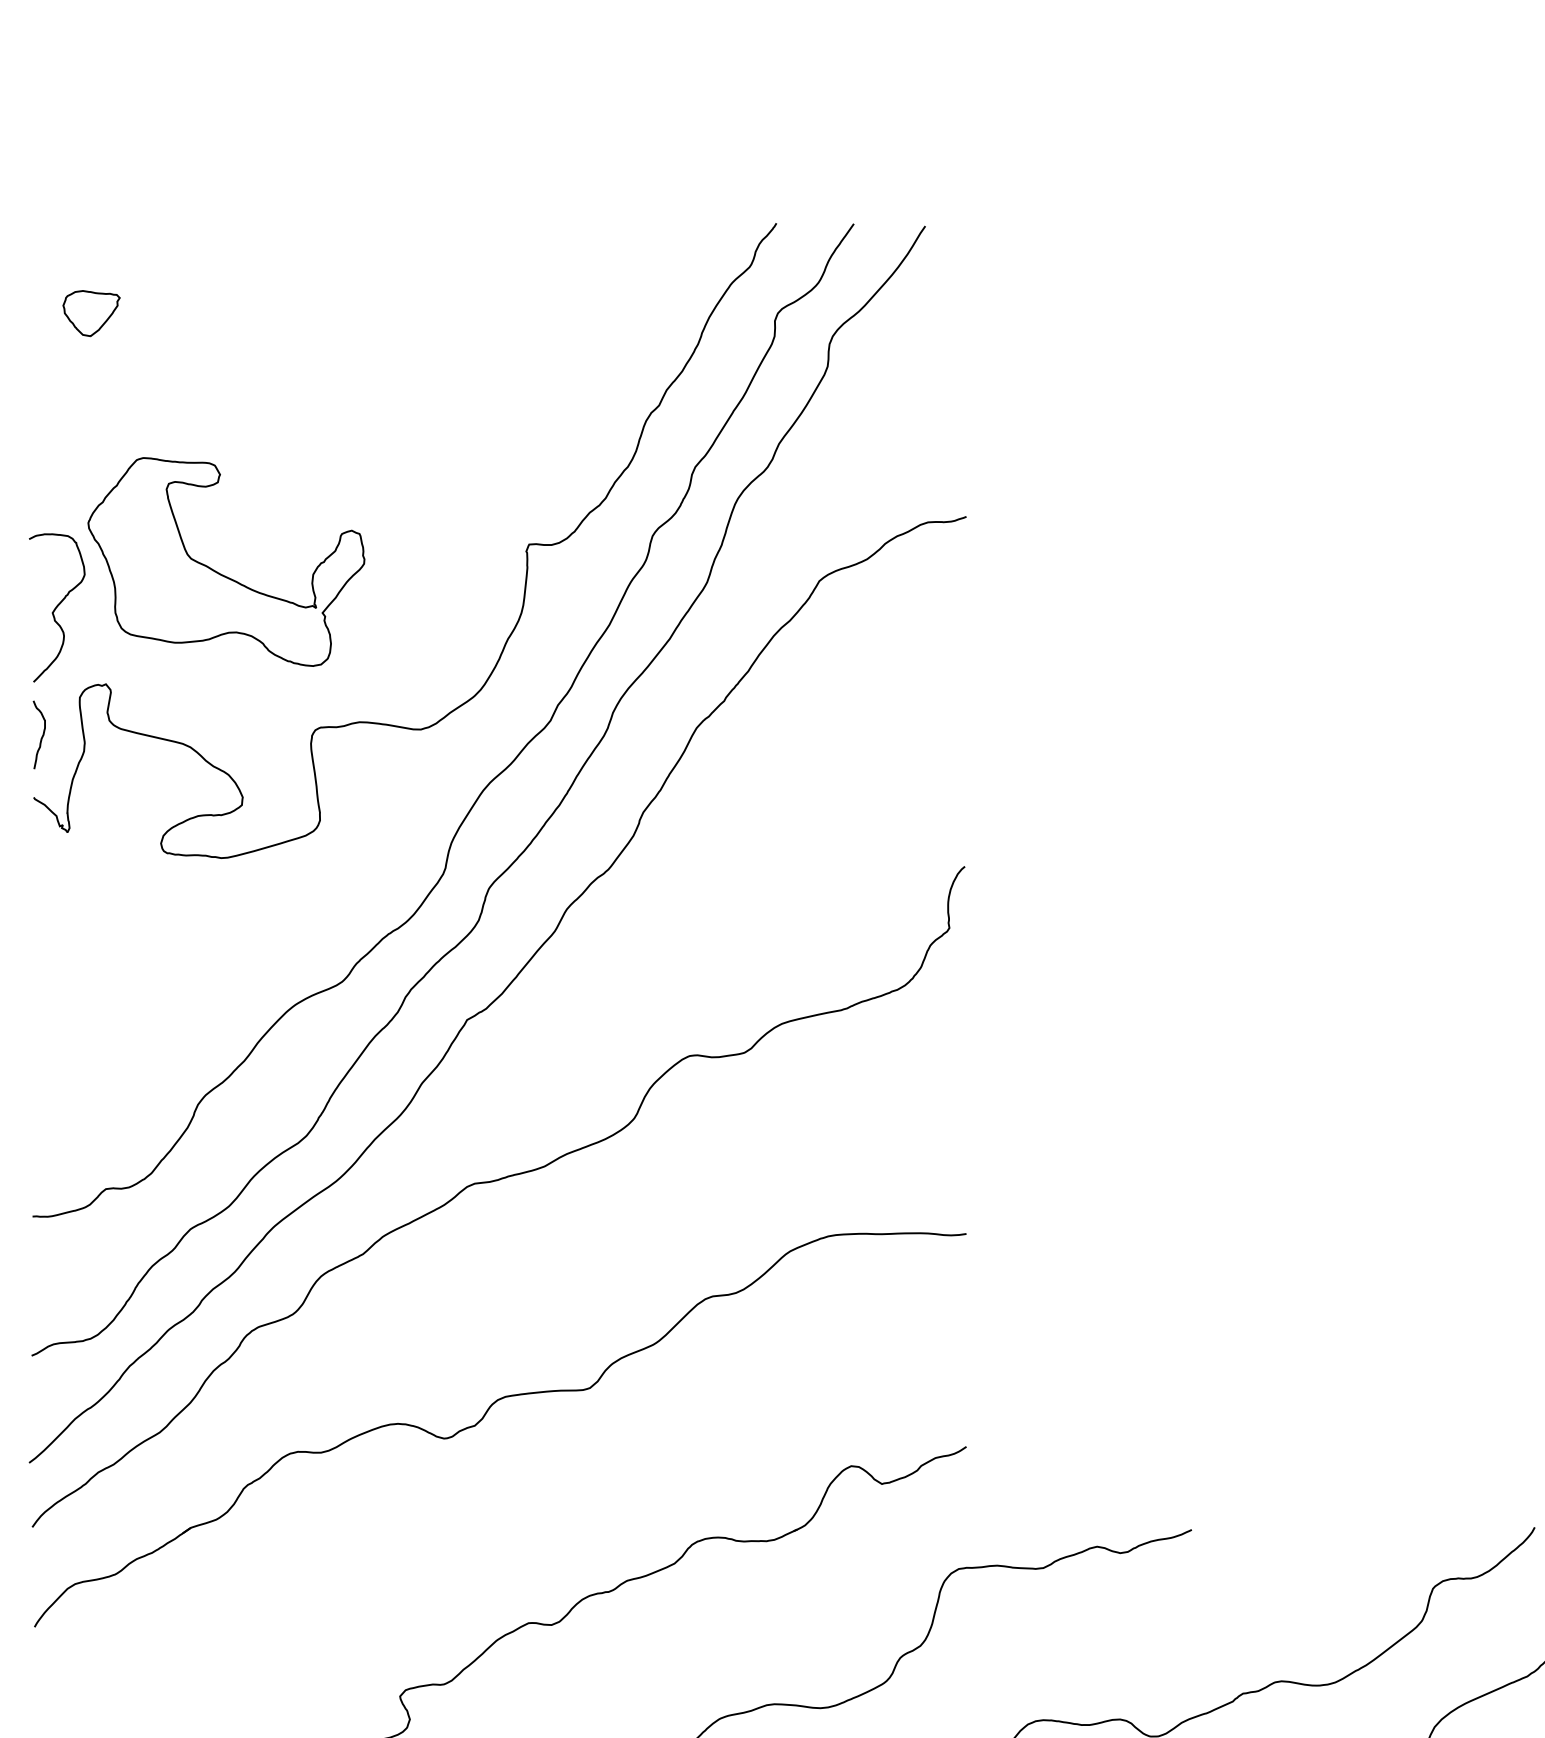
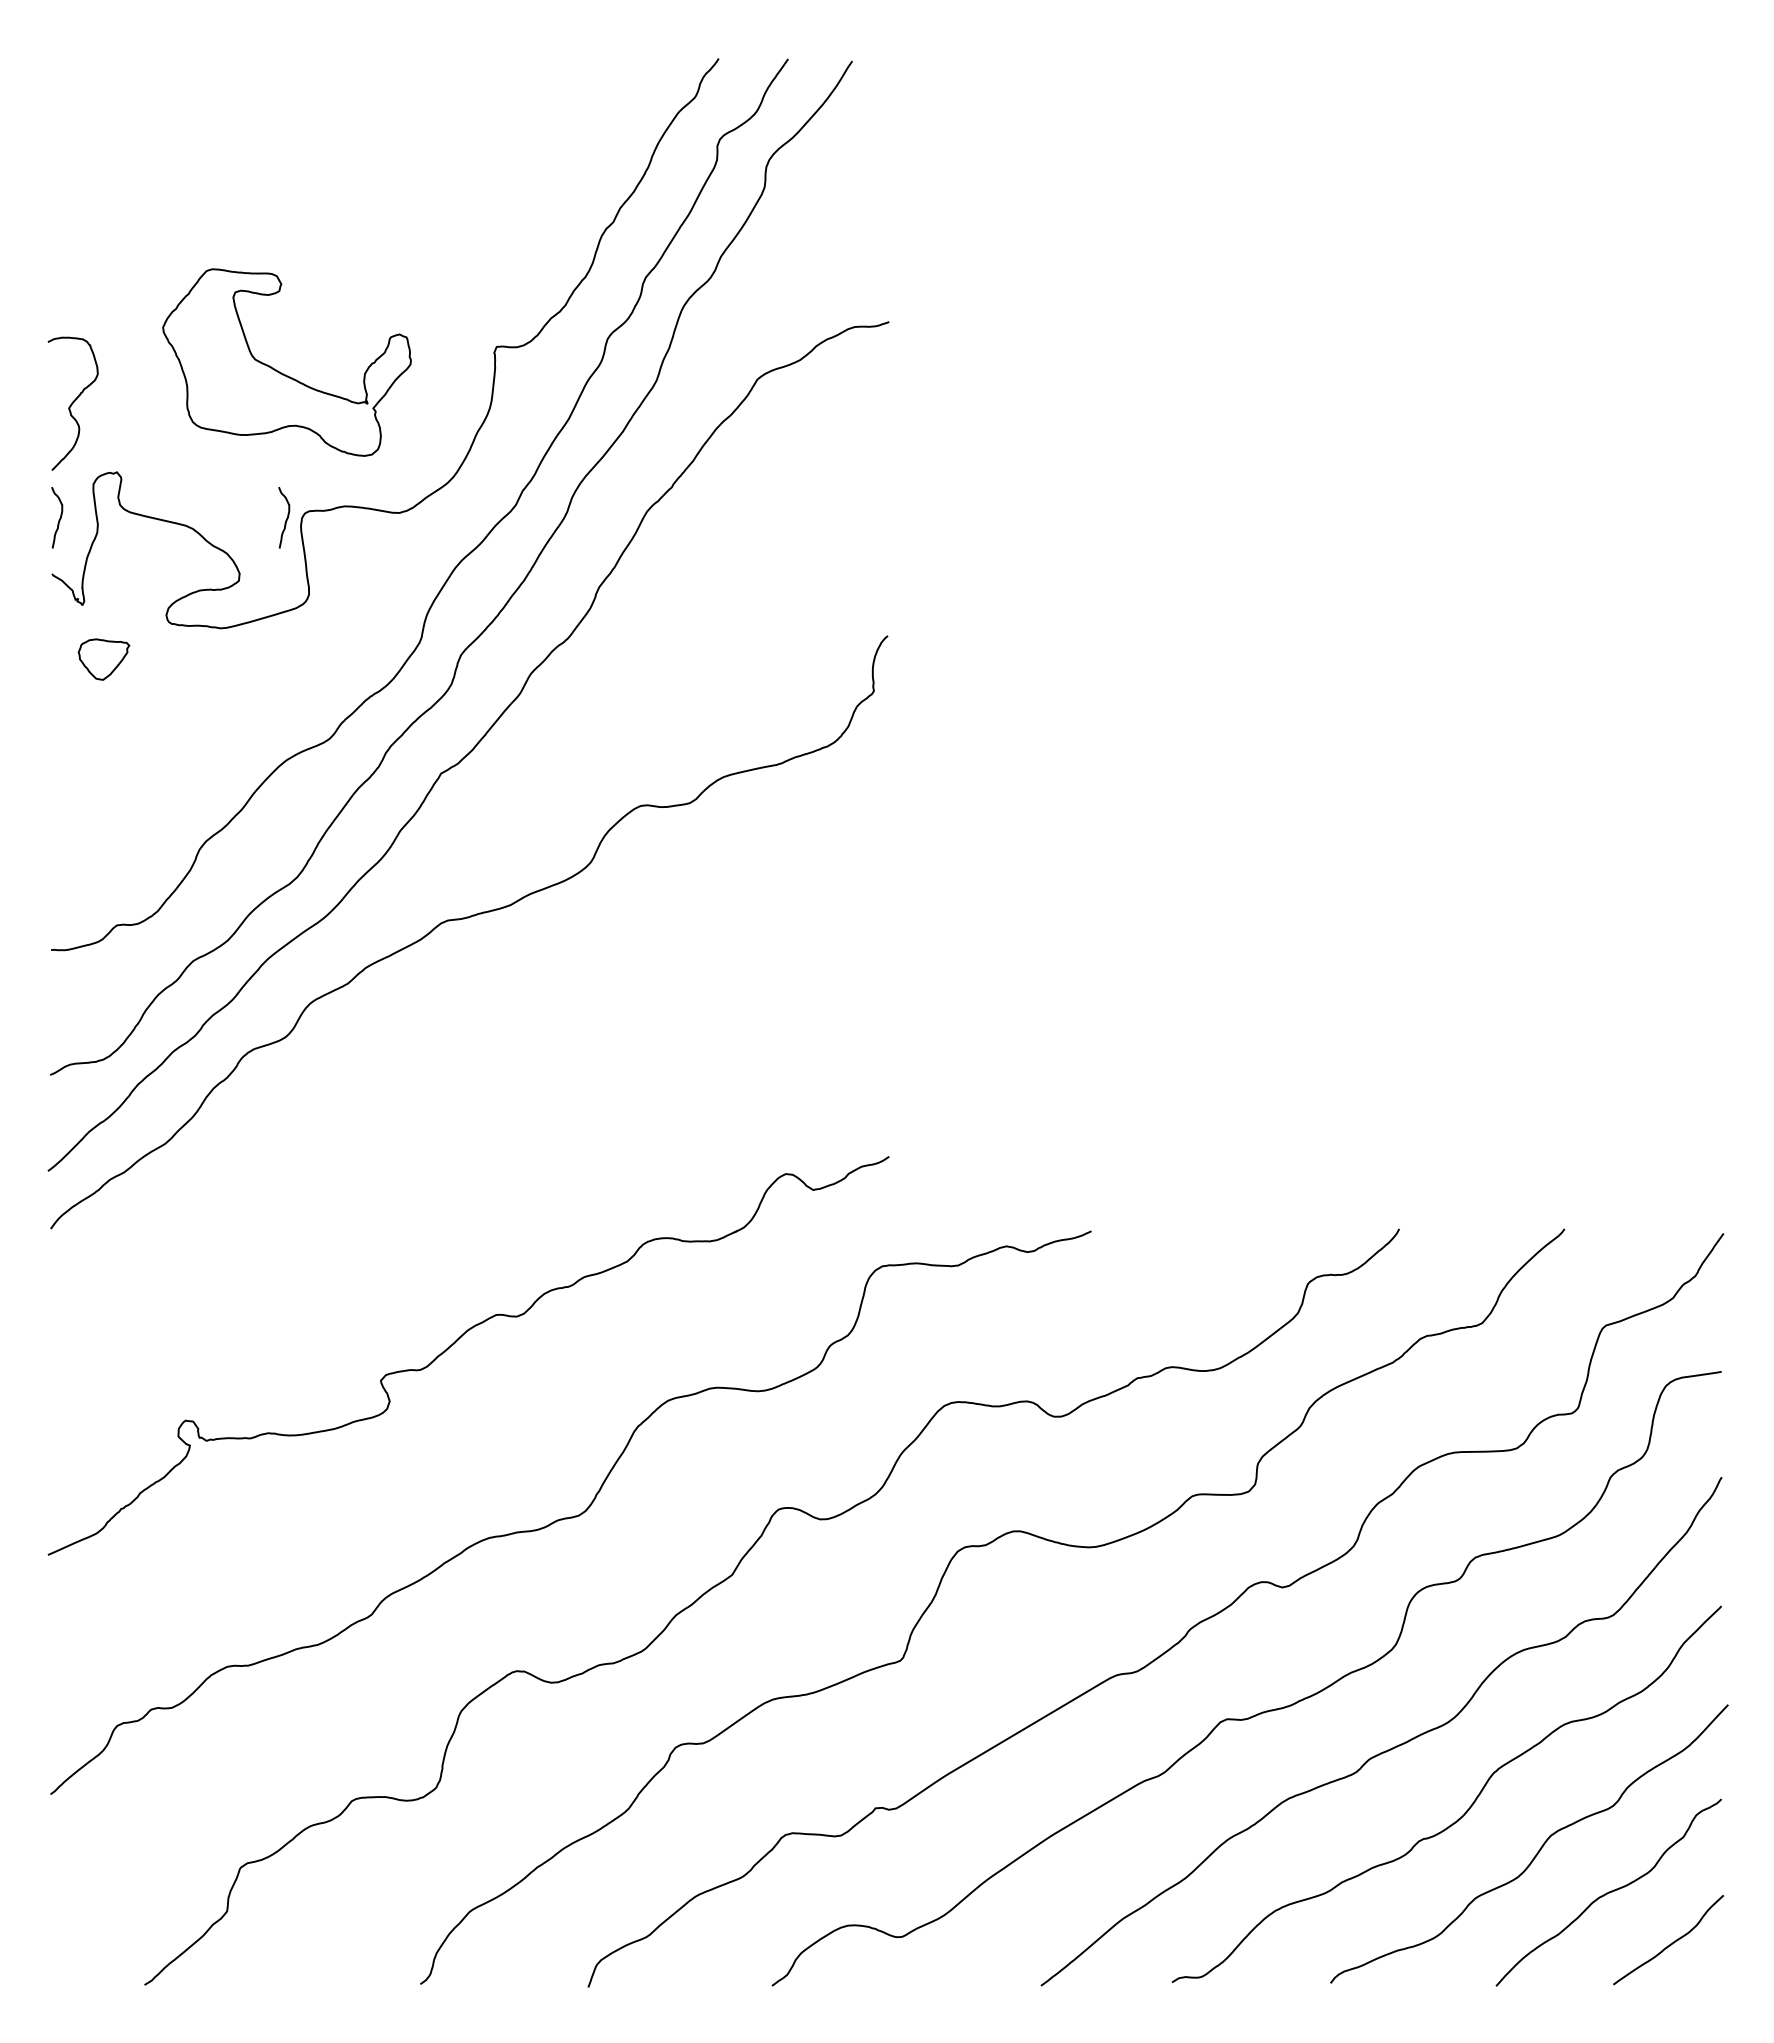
part: (90, 313) -> (103, 659), moved
part: (220, 573) -> (281, 372), moved
curve: (294, 735) -> (286, 518), added
part: (483, 1419) -> (455, 1132), removed

